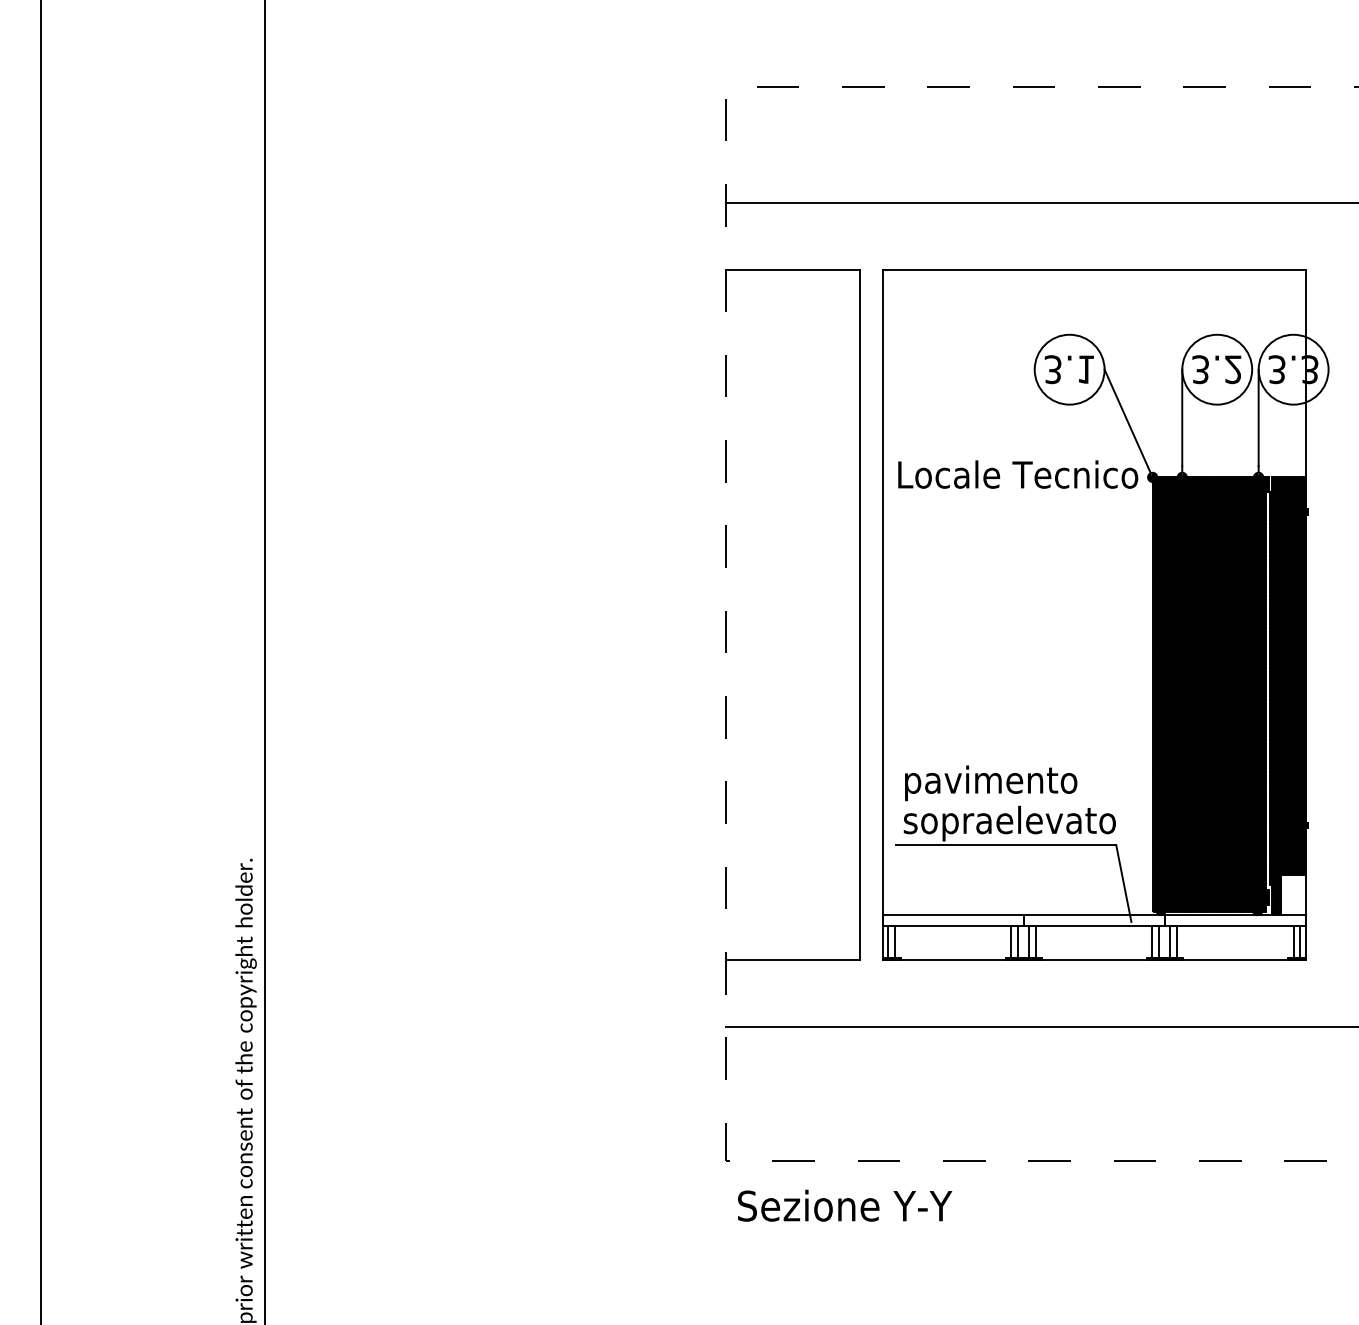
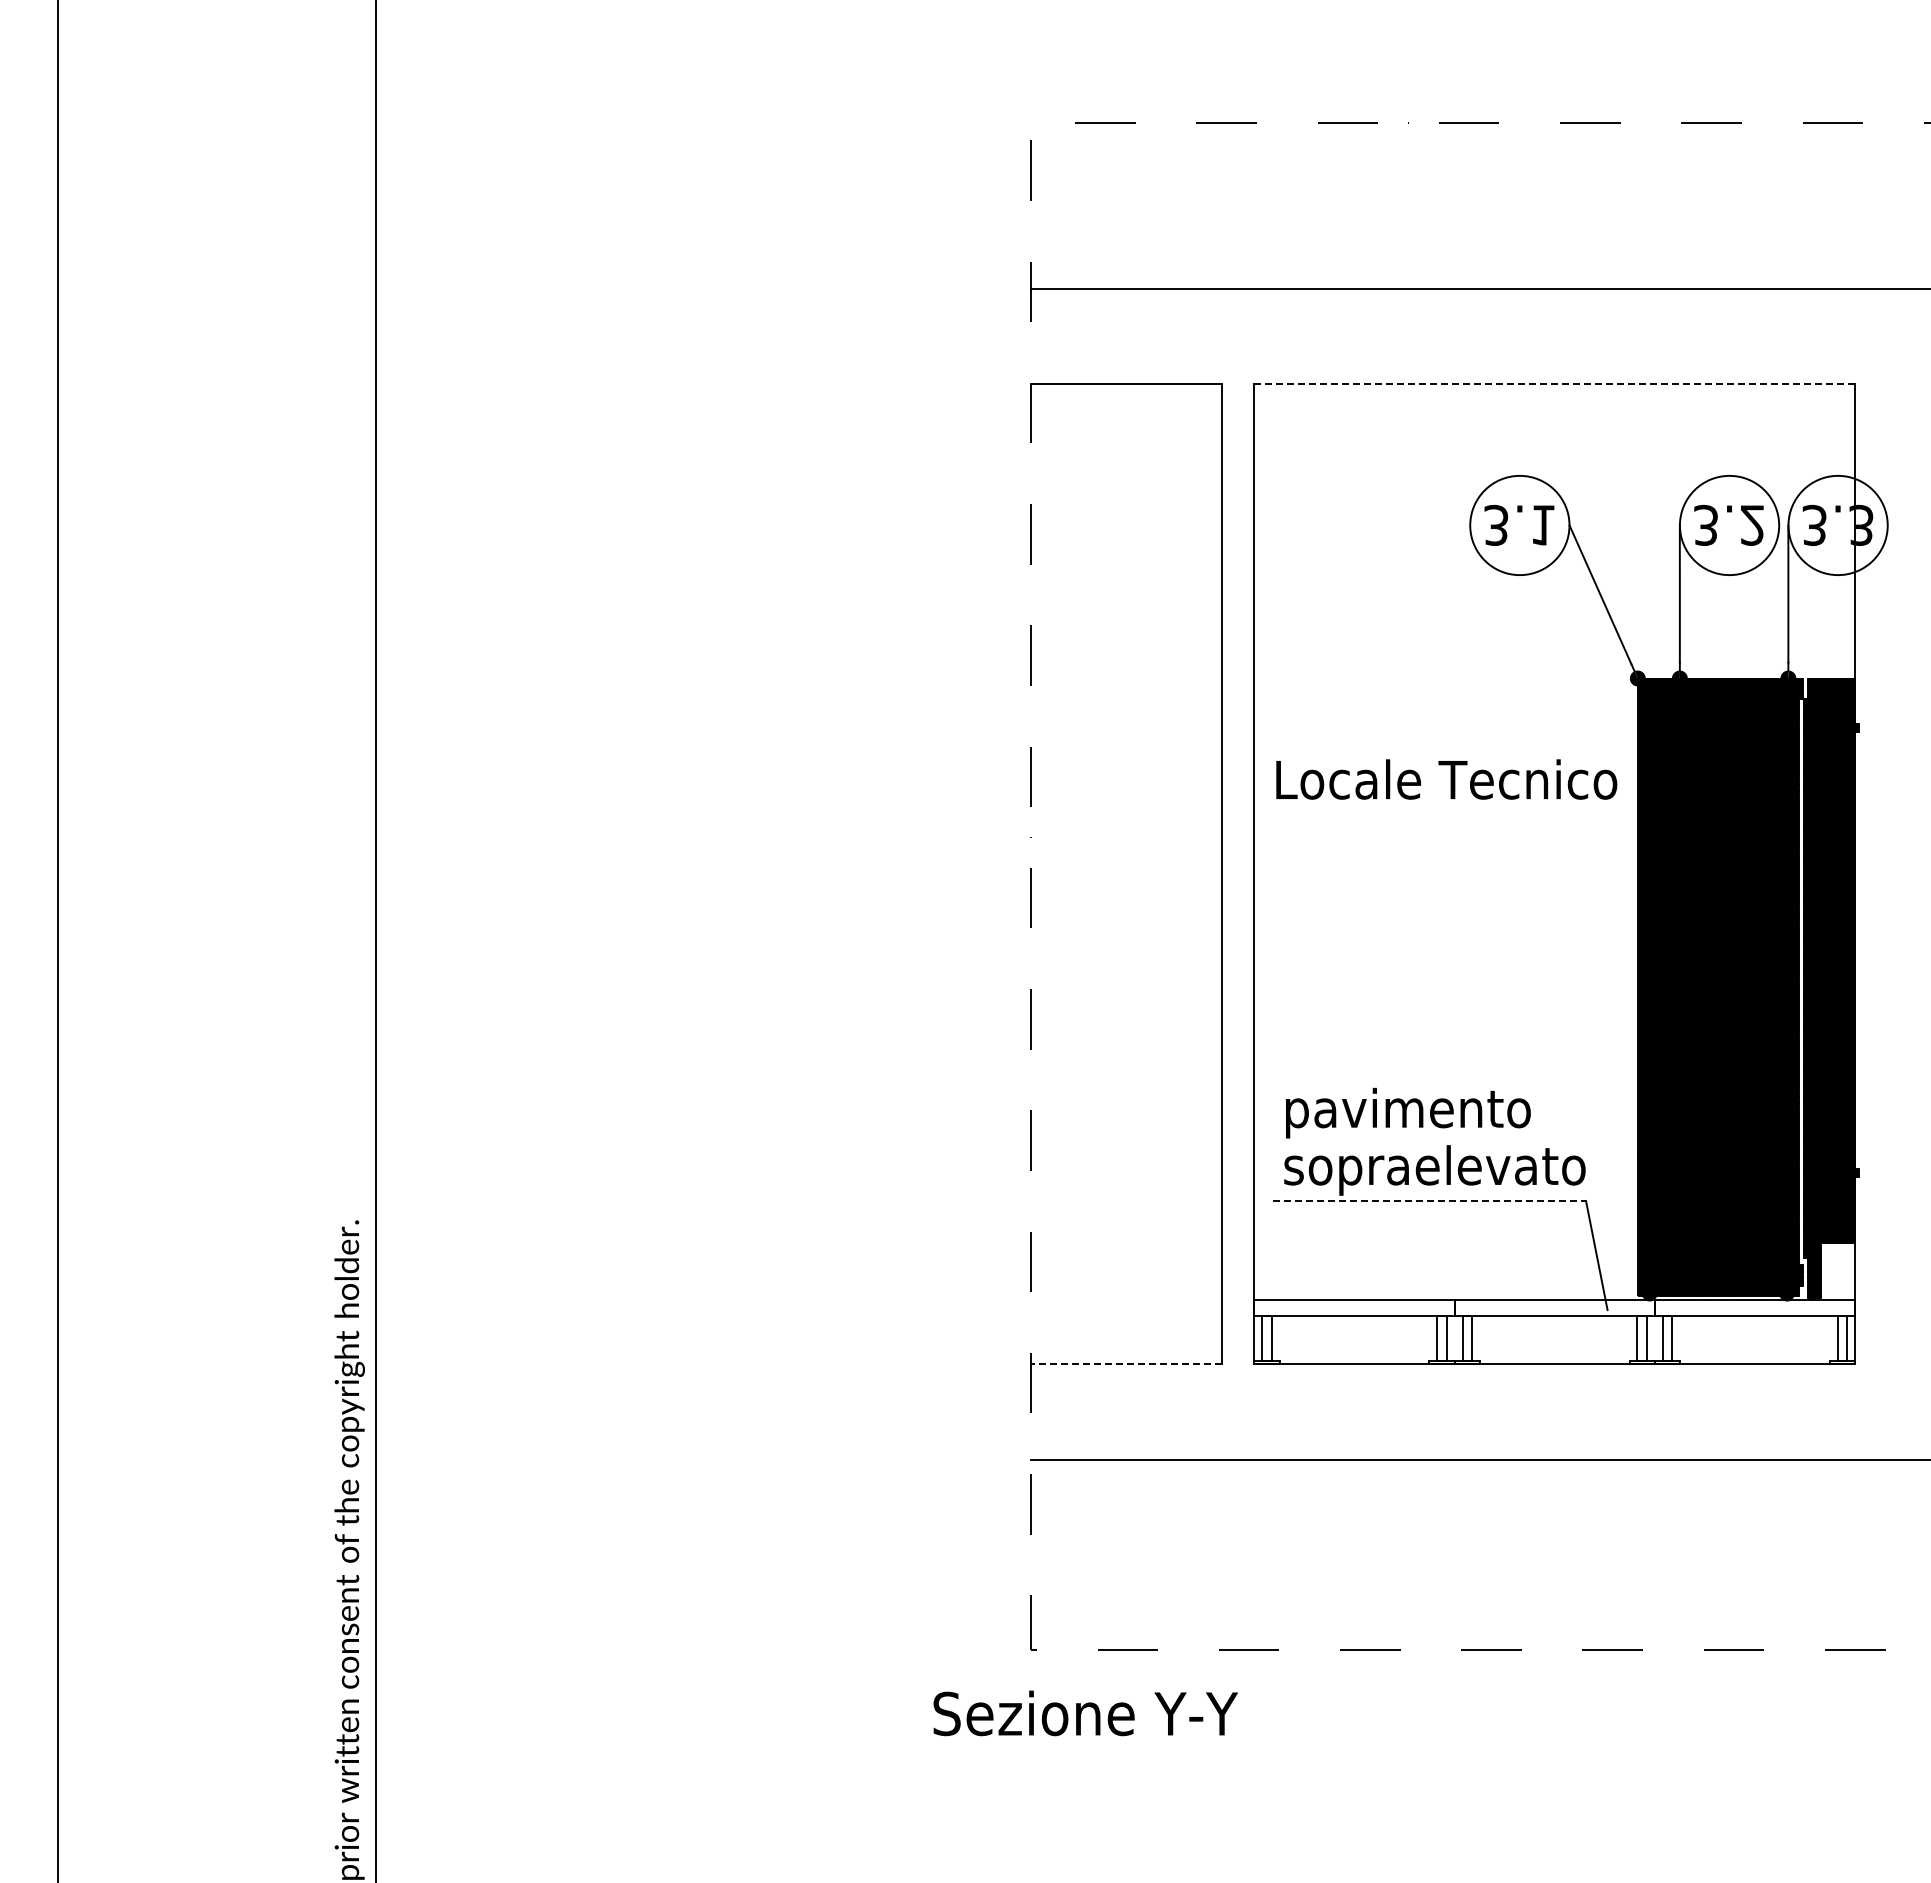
line: (1094, 270) -> (1554, 384), solid -> dashed
text: (1018, 474) -> (1446, 779), moved
line: (1006, 845) -> (1430, 1201), solid -> dashed
line: (792, 960) -> (1126, 1364), solid -> dashed
text: (844, 1205) -> (1085, 1713), moved

